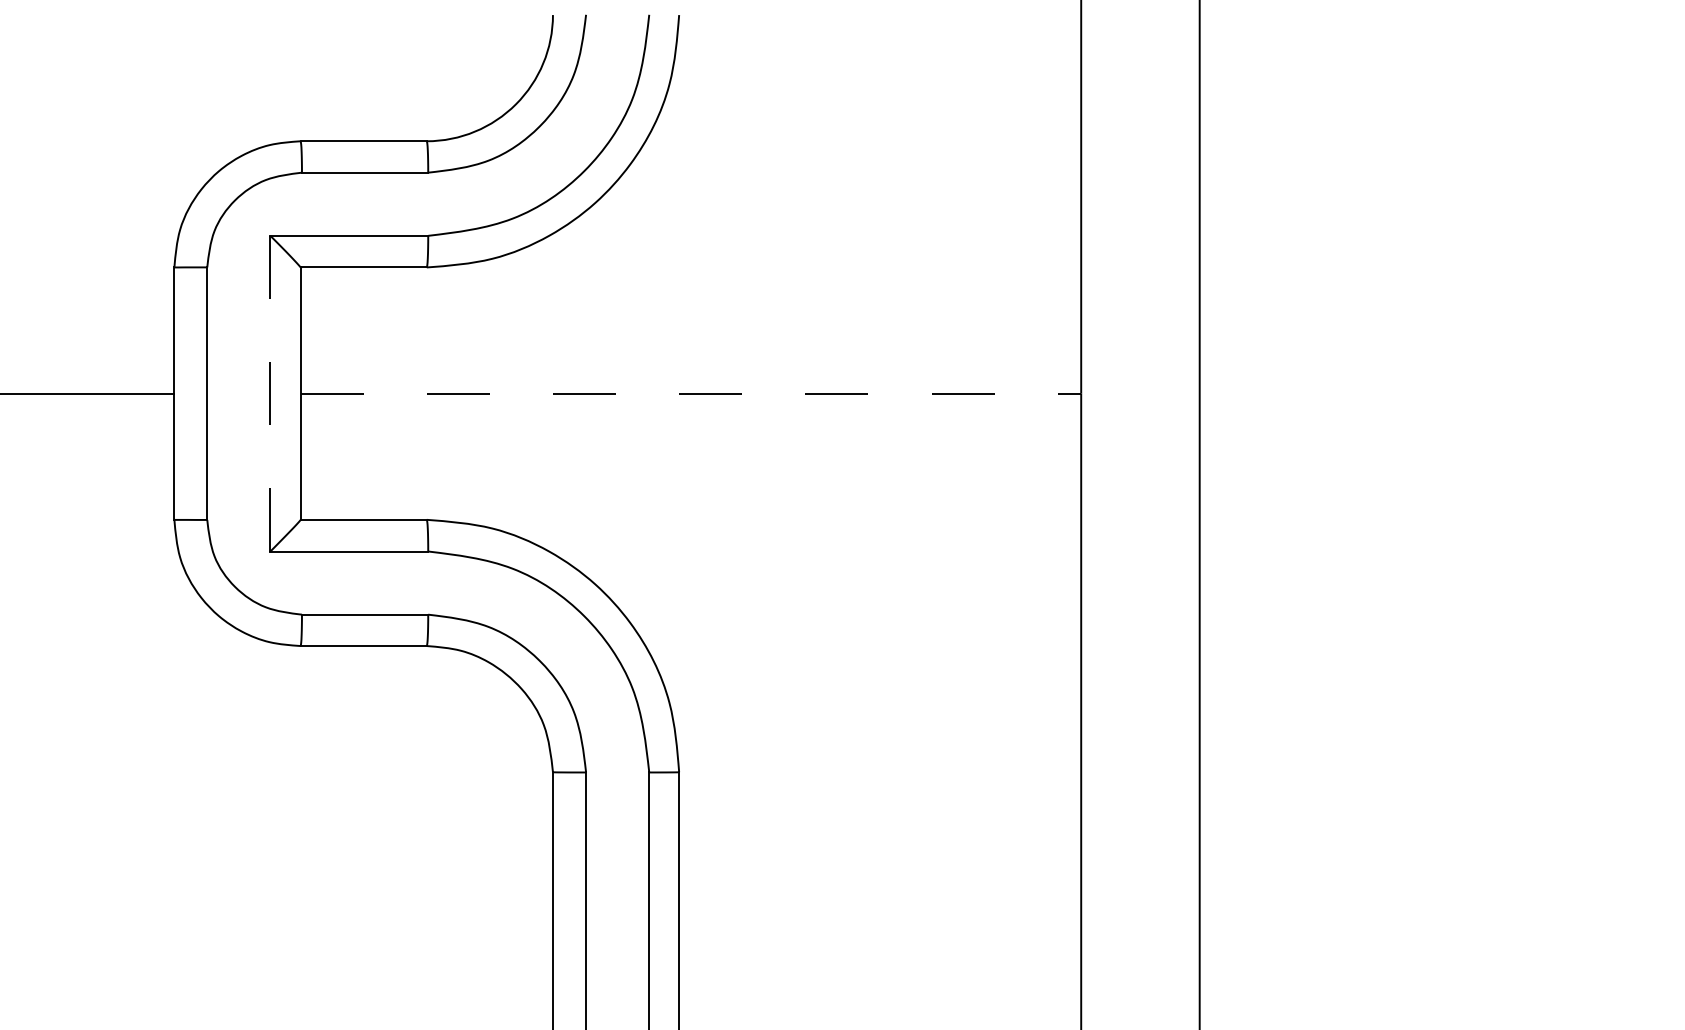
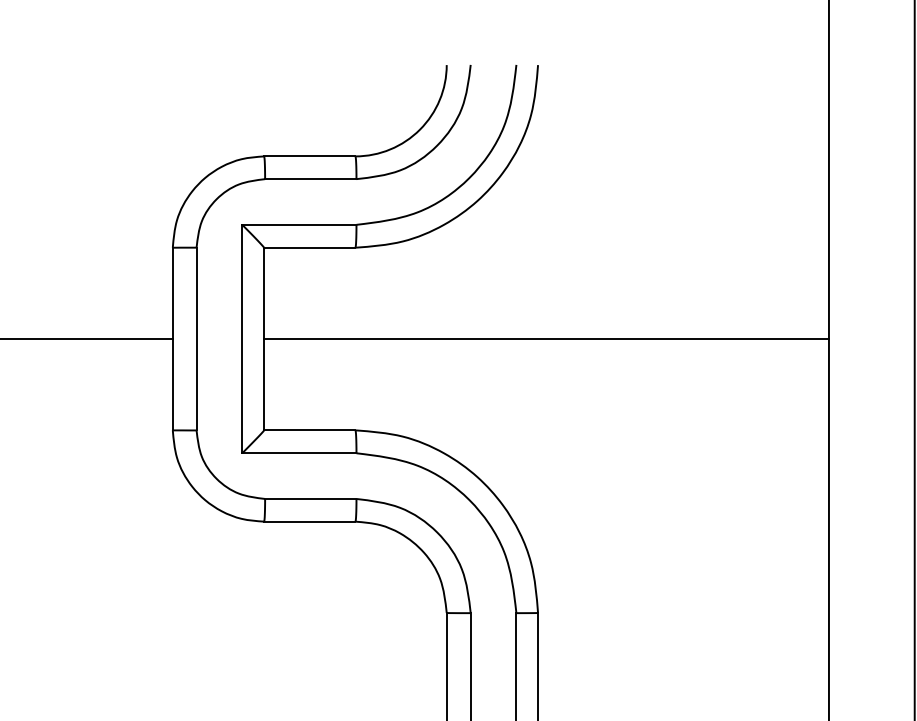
line: (270, 393) -> (242, 338), dashed -> solid
line: (691, 393) -> (546, 338), dashed -> solid

